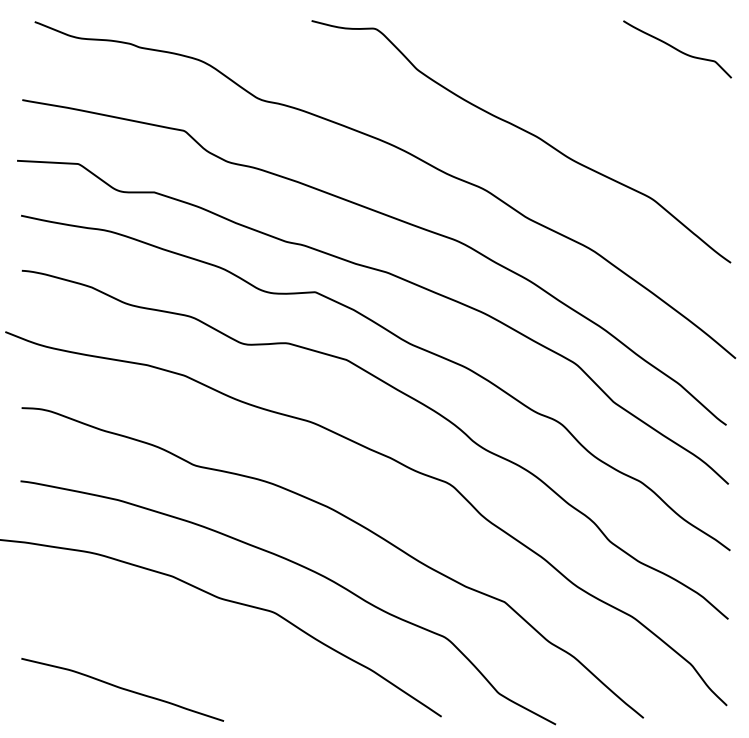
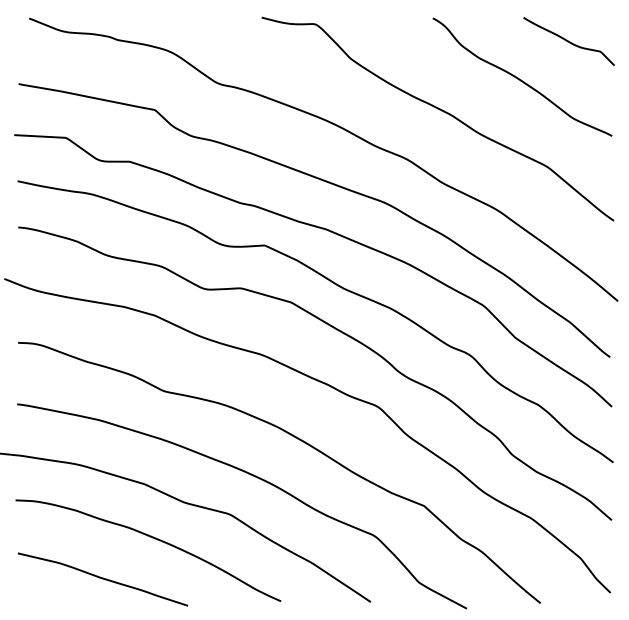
curve: (620, 94) -> (521, 79), added
curve: (181, 641) -> (152, 538), added

